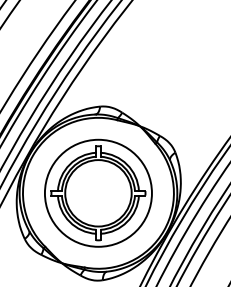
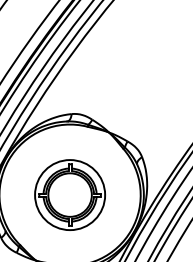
part: (98, 192) -> (70, 194), size x0.7

